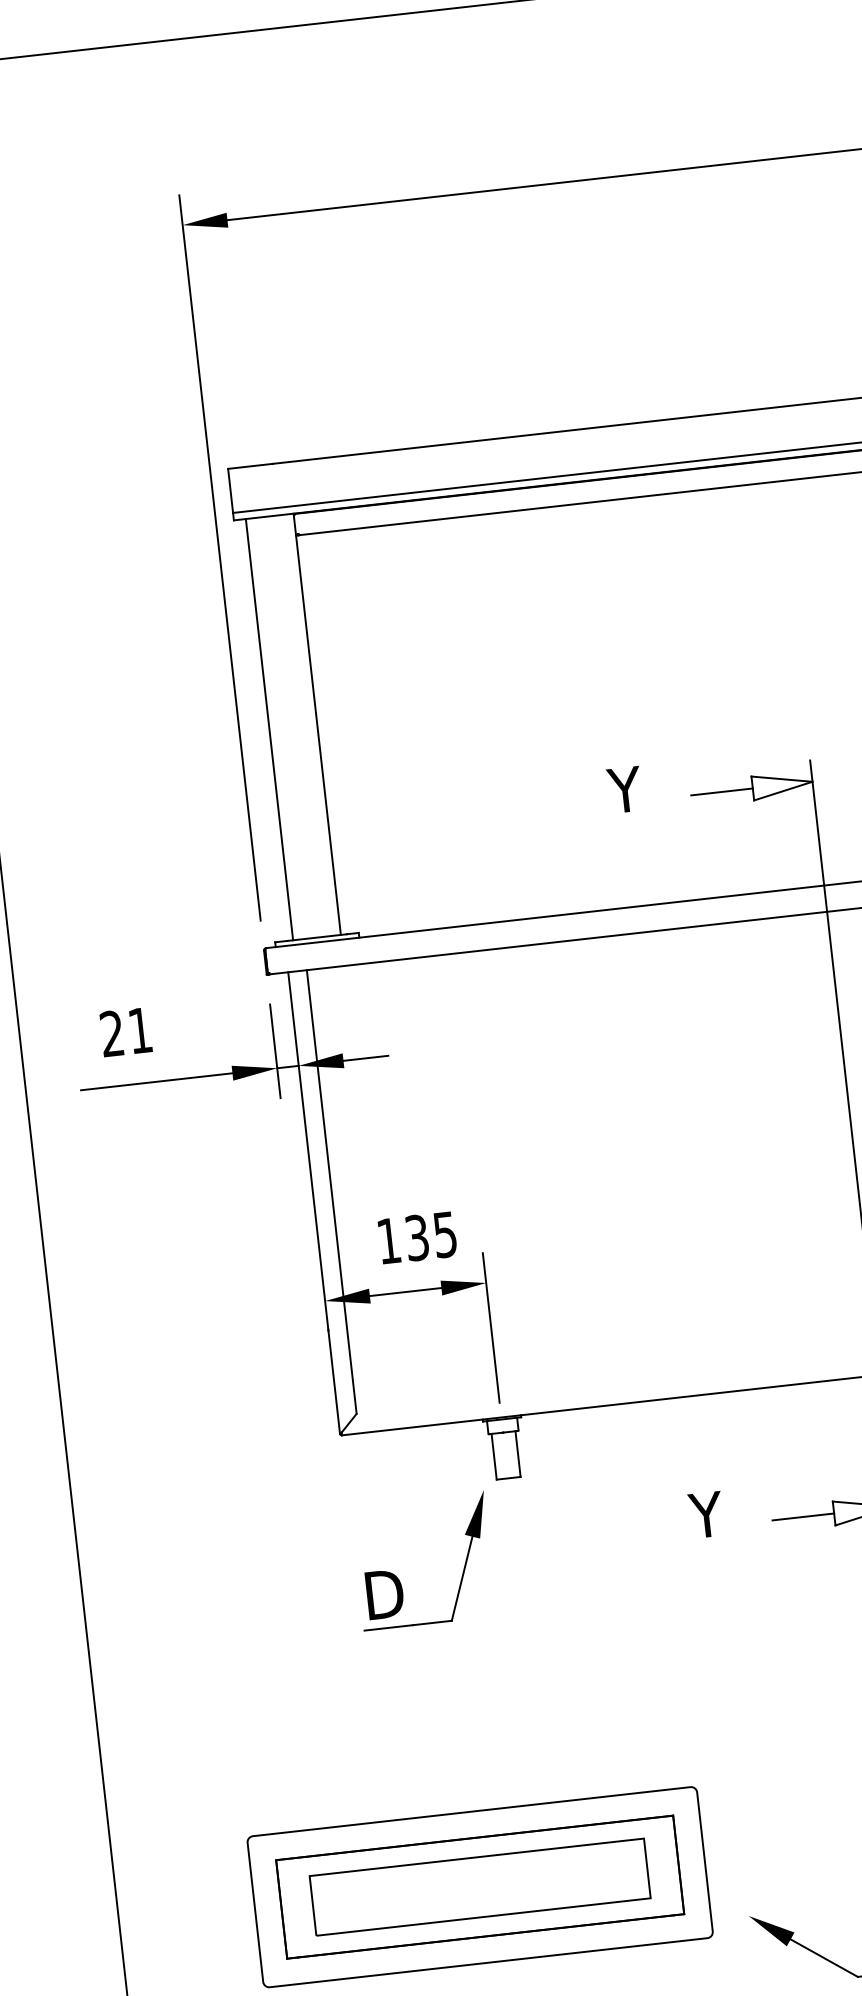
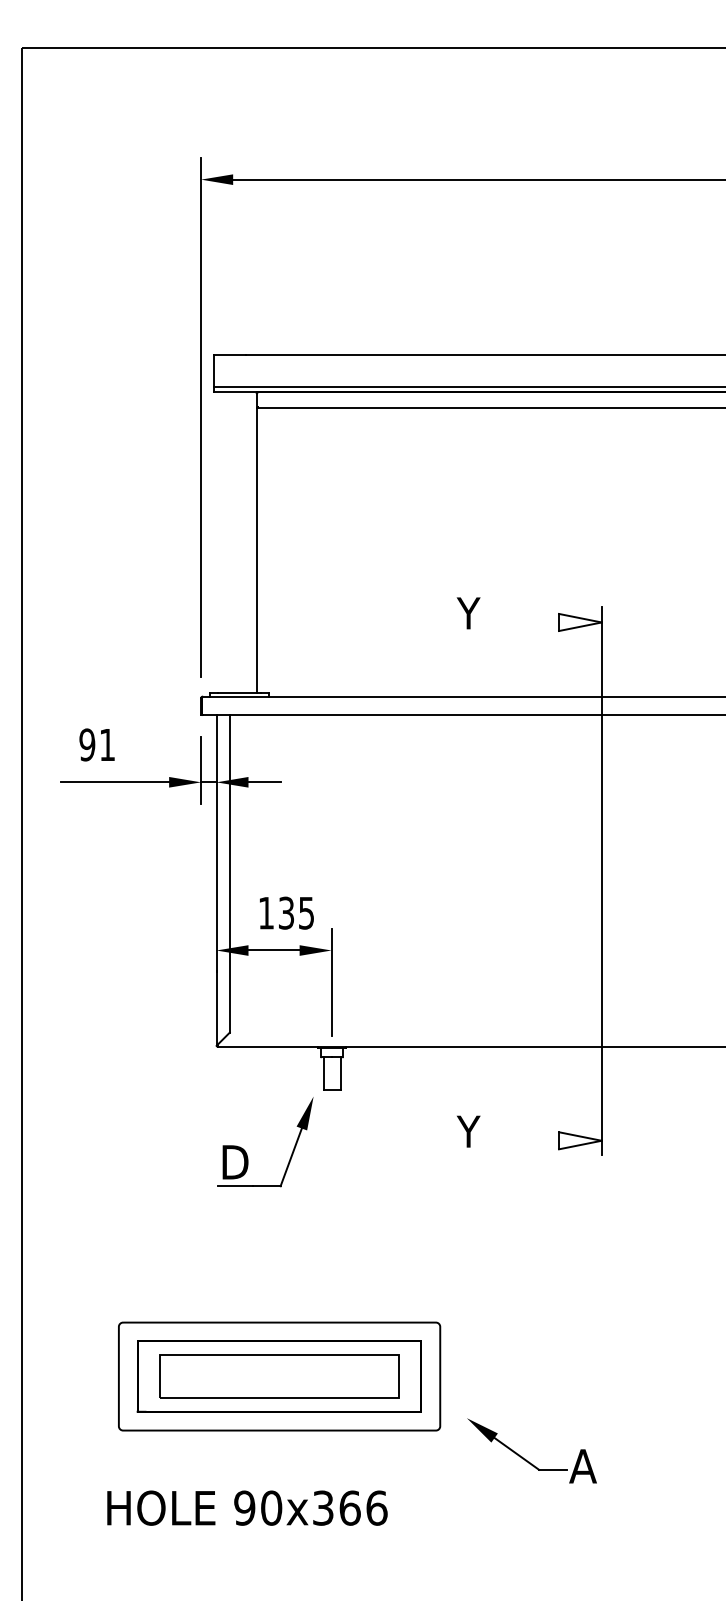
line: (269, 729) -> (222, 542), removed
line: (722, 791) -> (537, 622), removed
text: (112, 1033) -> (87, 744), 21 -> 91
line: (803, 1516) -> (537, 1140), removed

